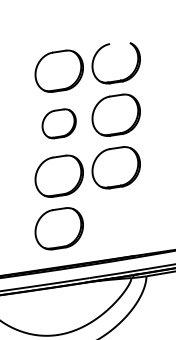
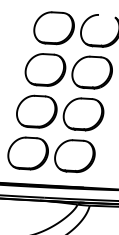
part: (58, 123) -> (44, 69), size x1.43
part: (115, 219) -> (74, 155), added

